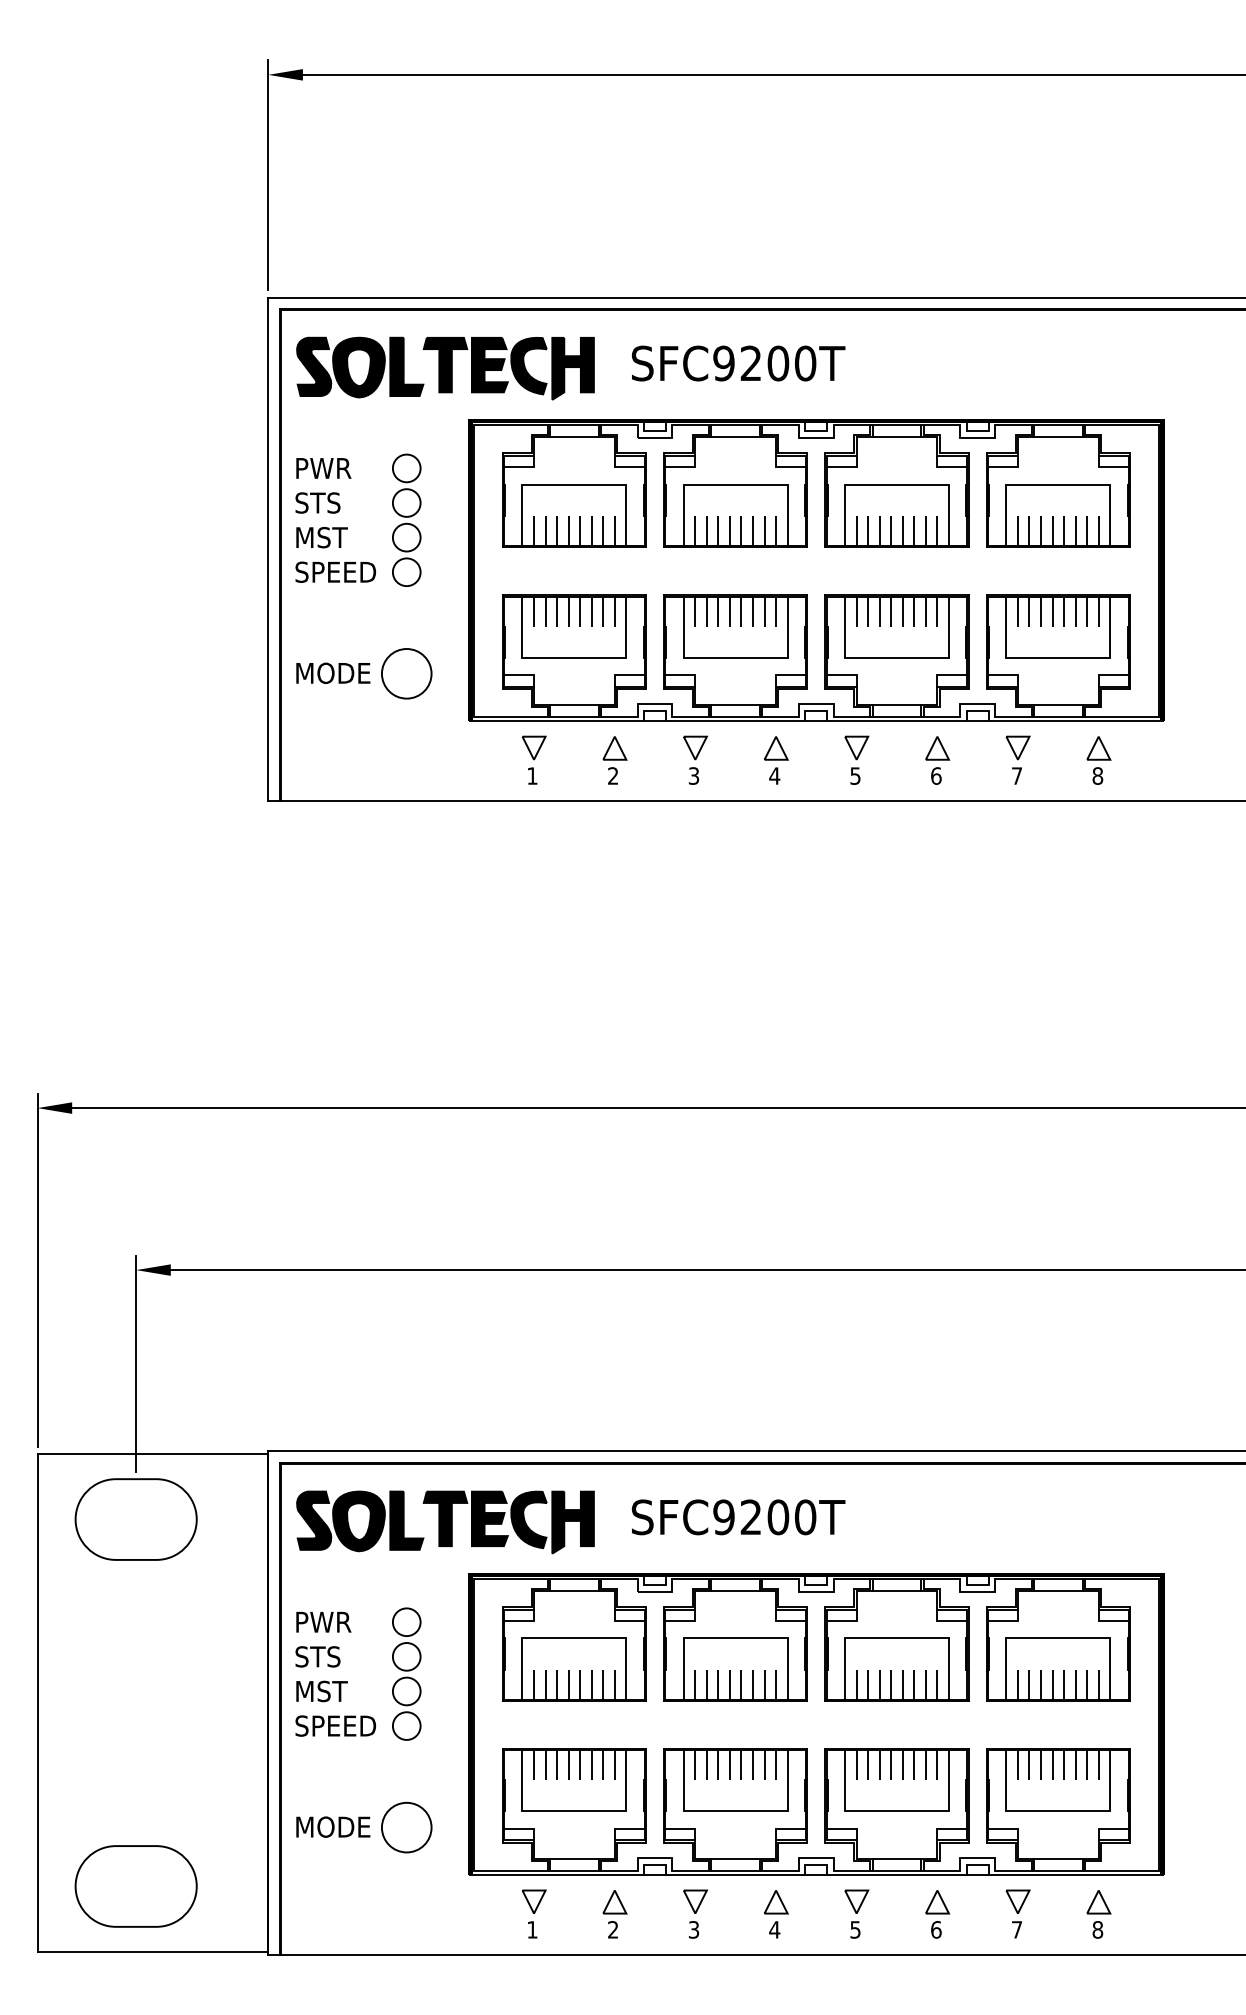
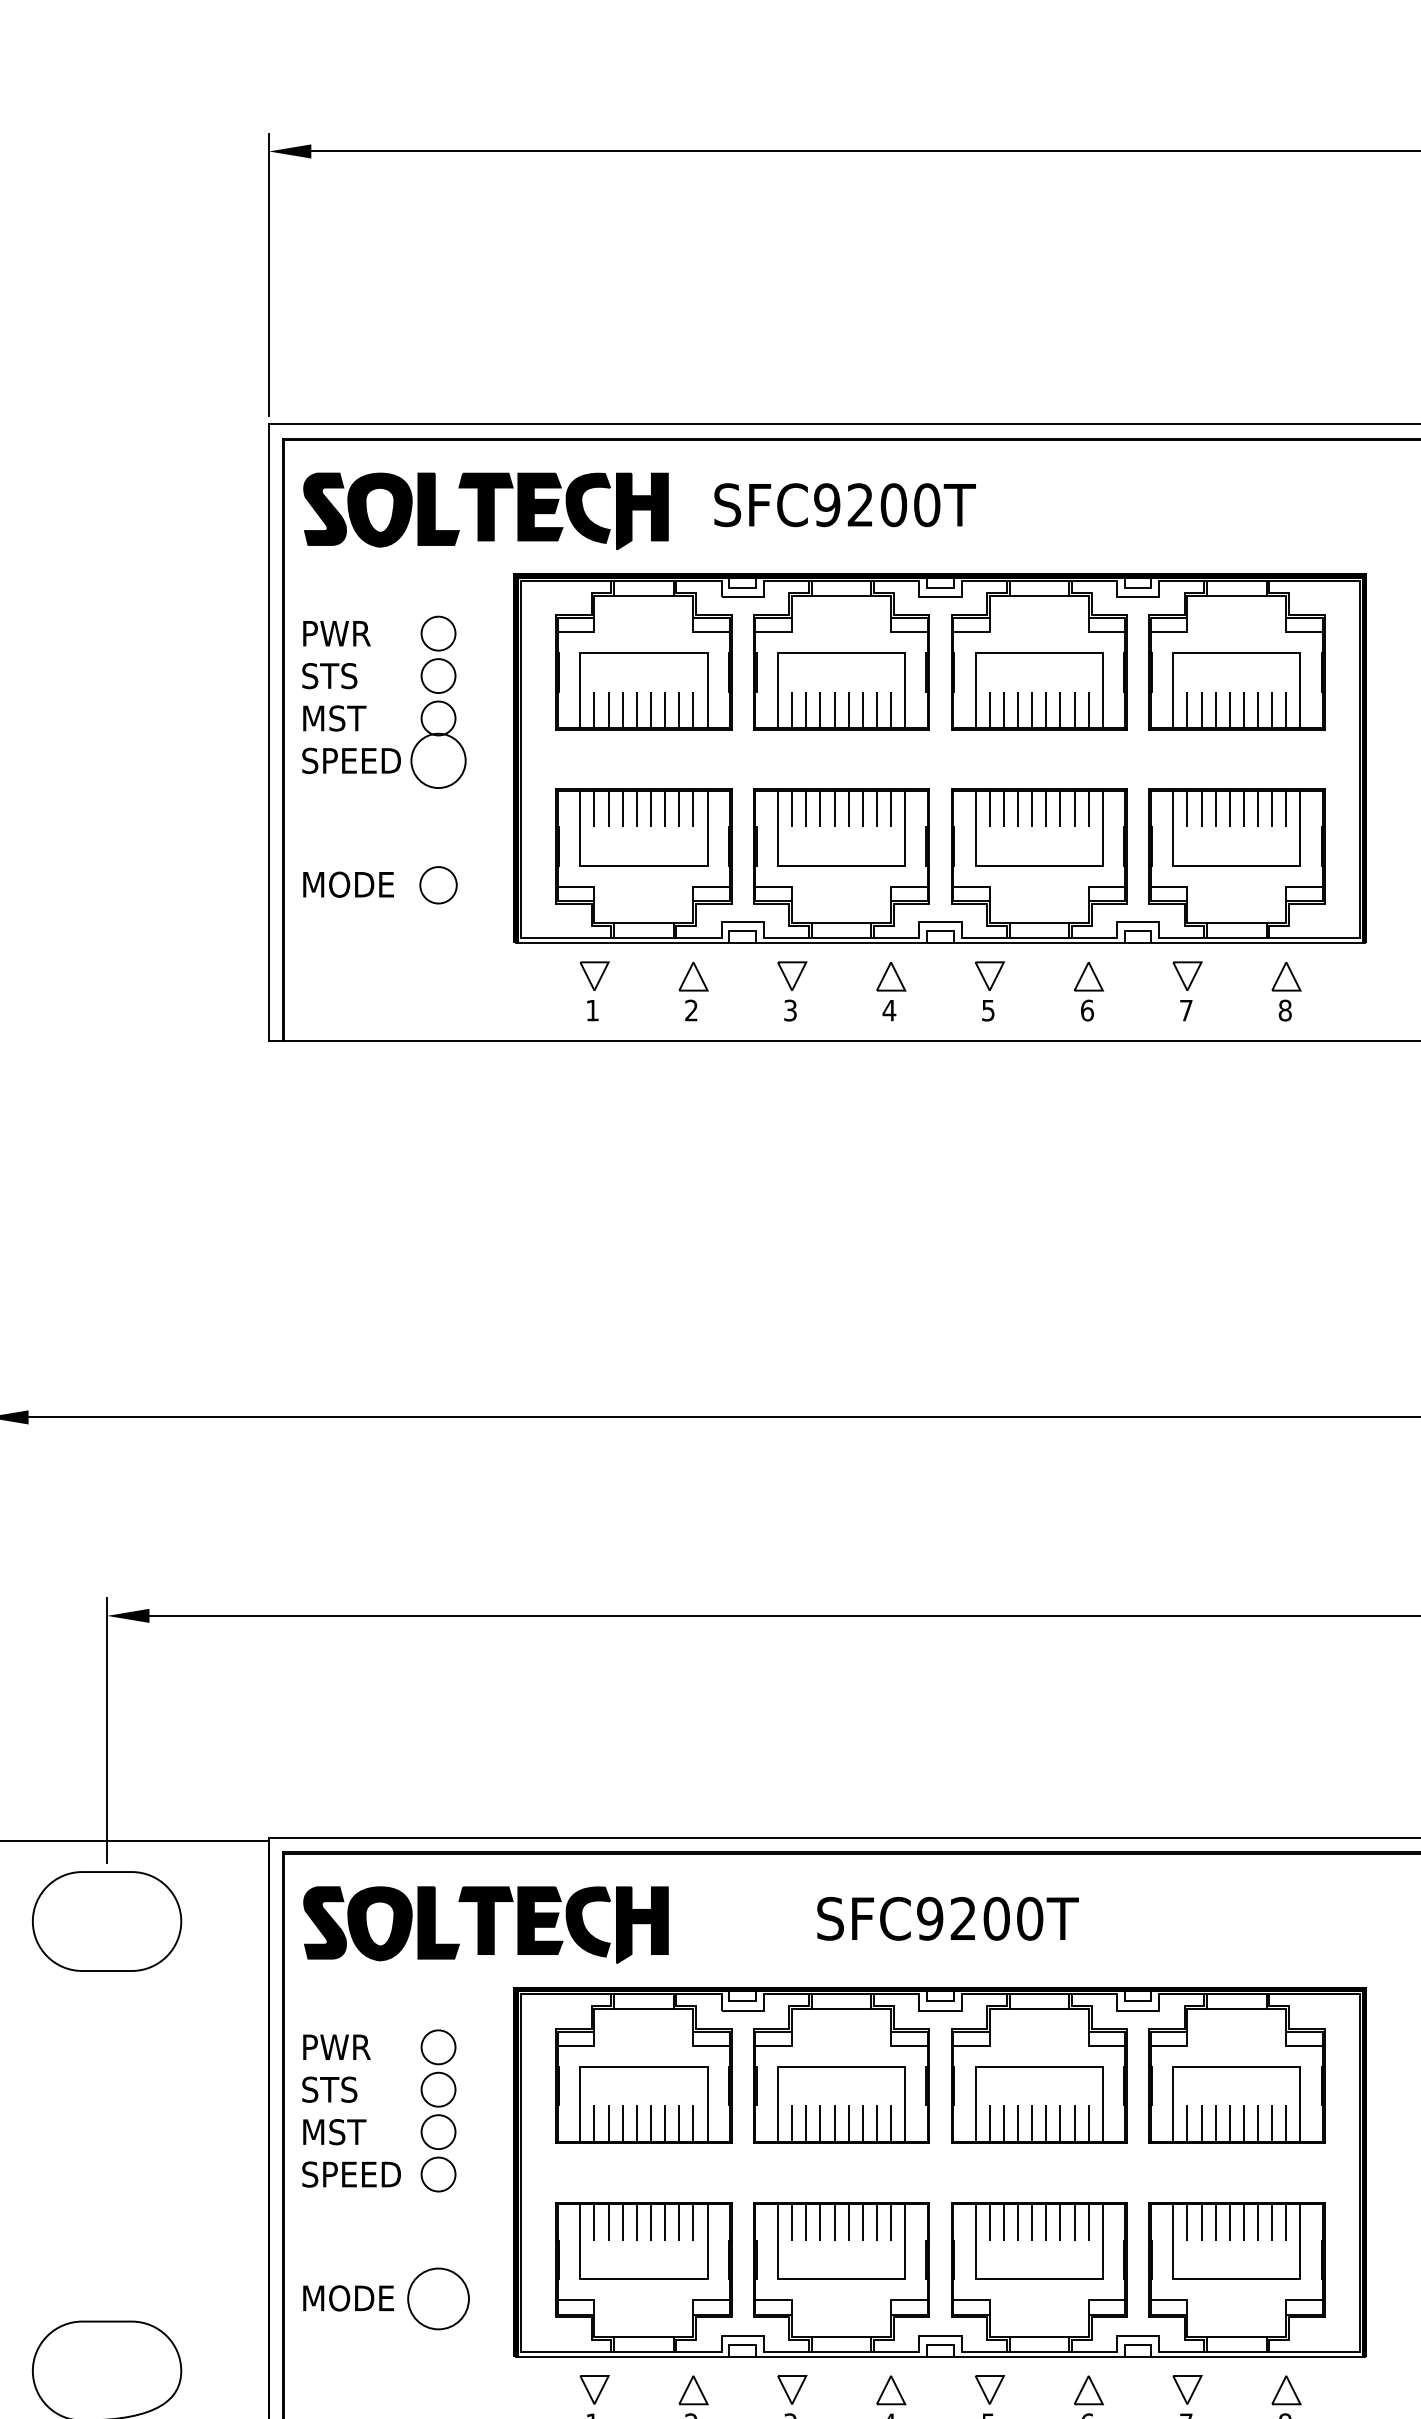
circle: (406, 572) -> (438, 761), size x1.6
circle: (406, 673) -> (438, 884), size x0.6
text: (738, 1517) -> (947, 1918), moved

